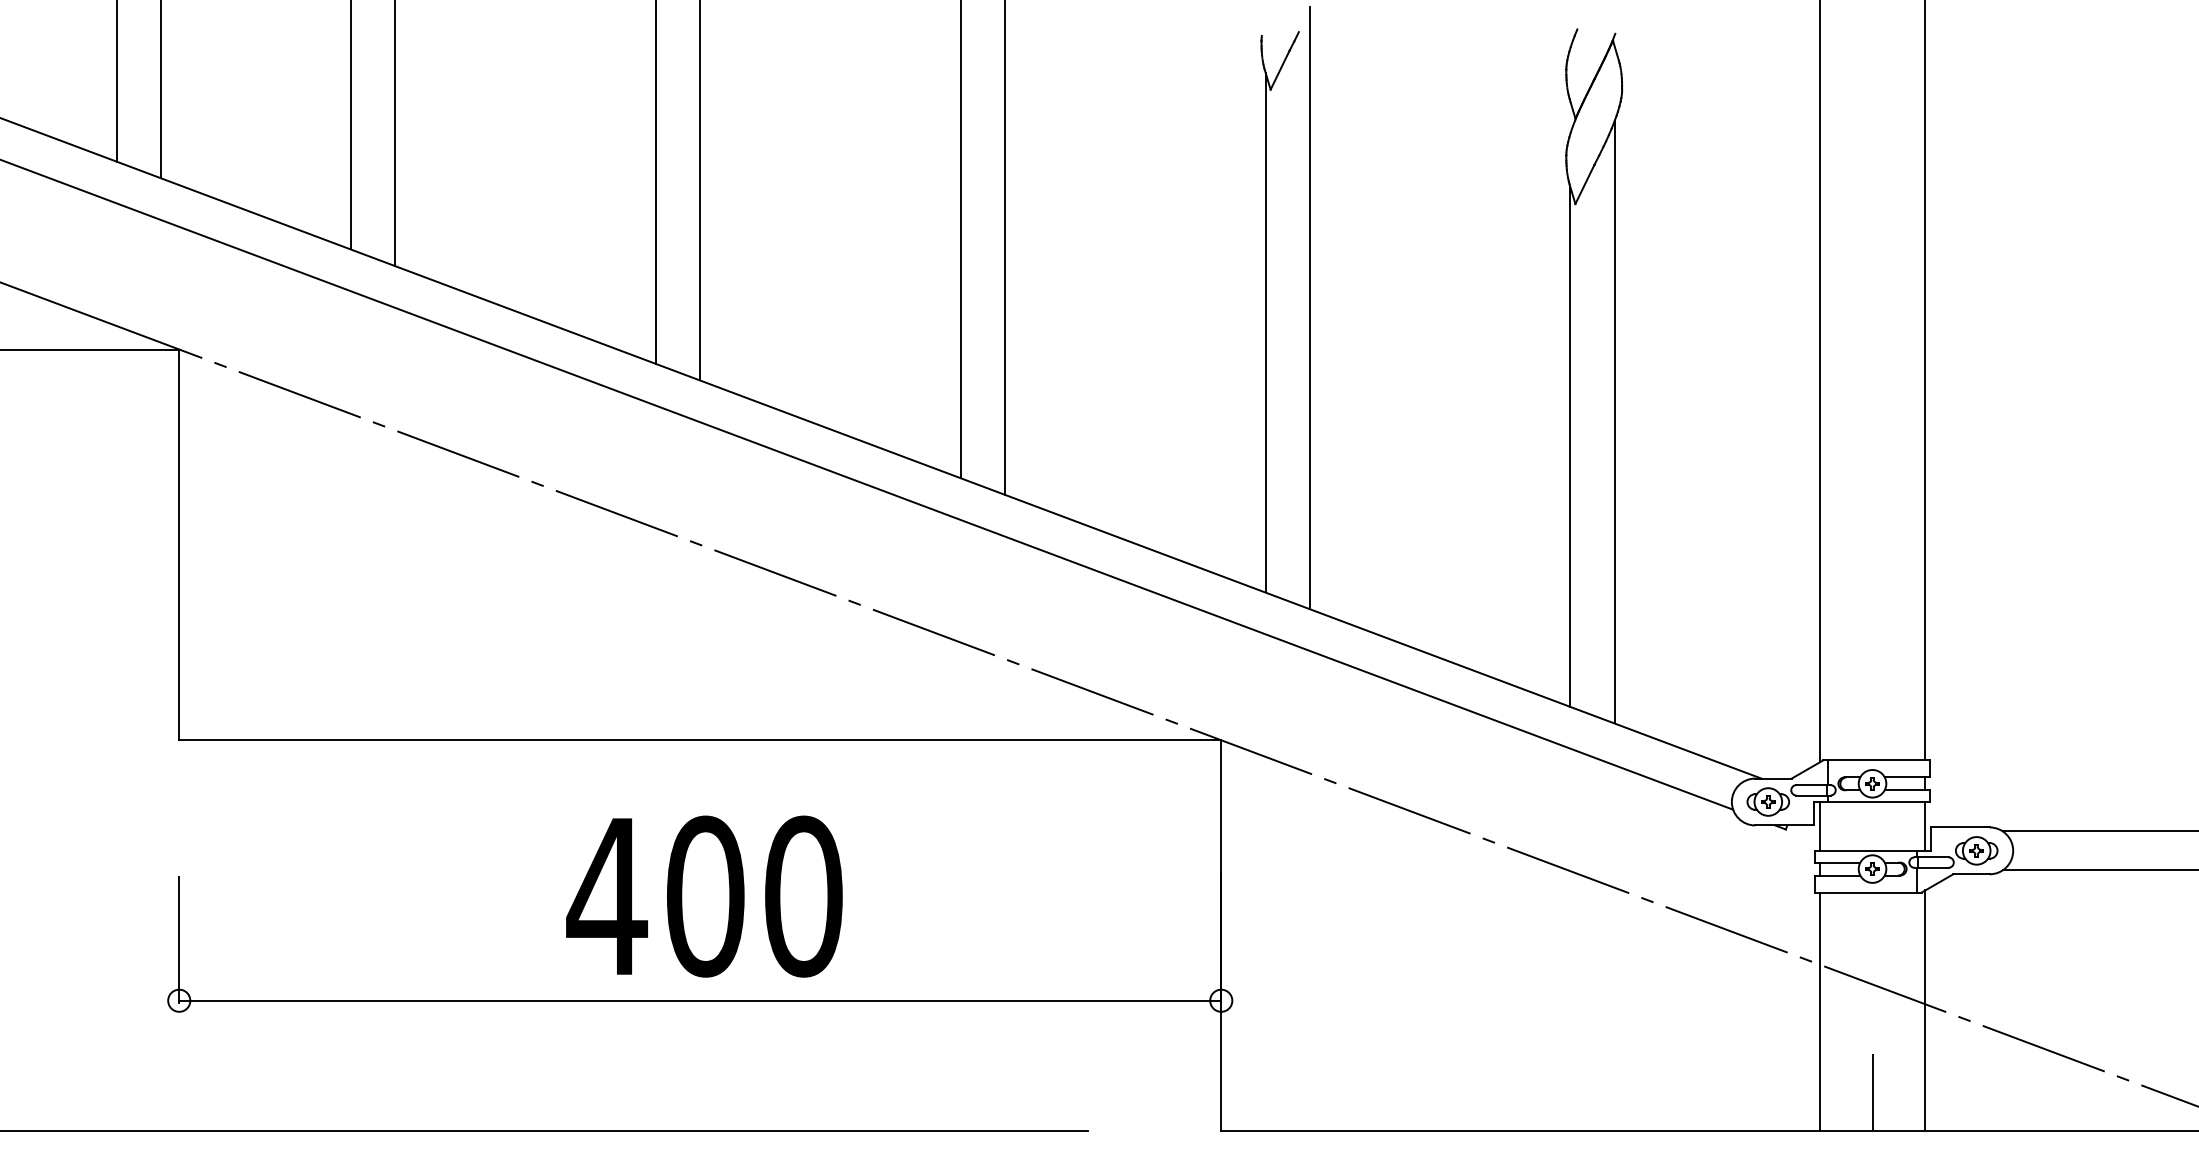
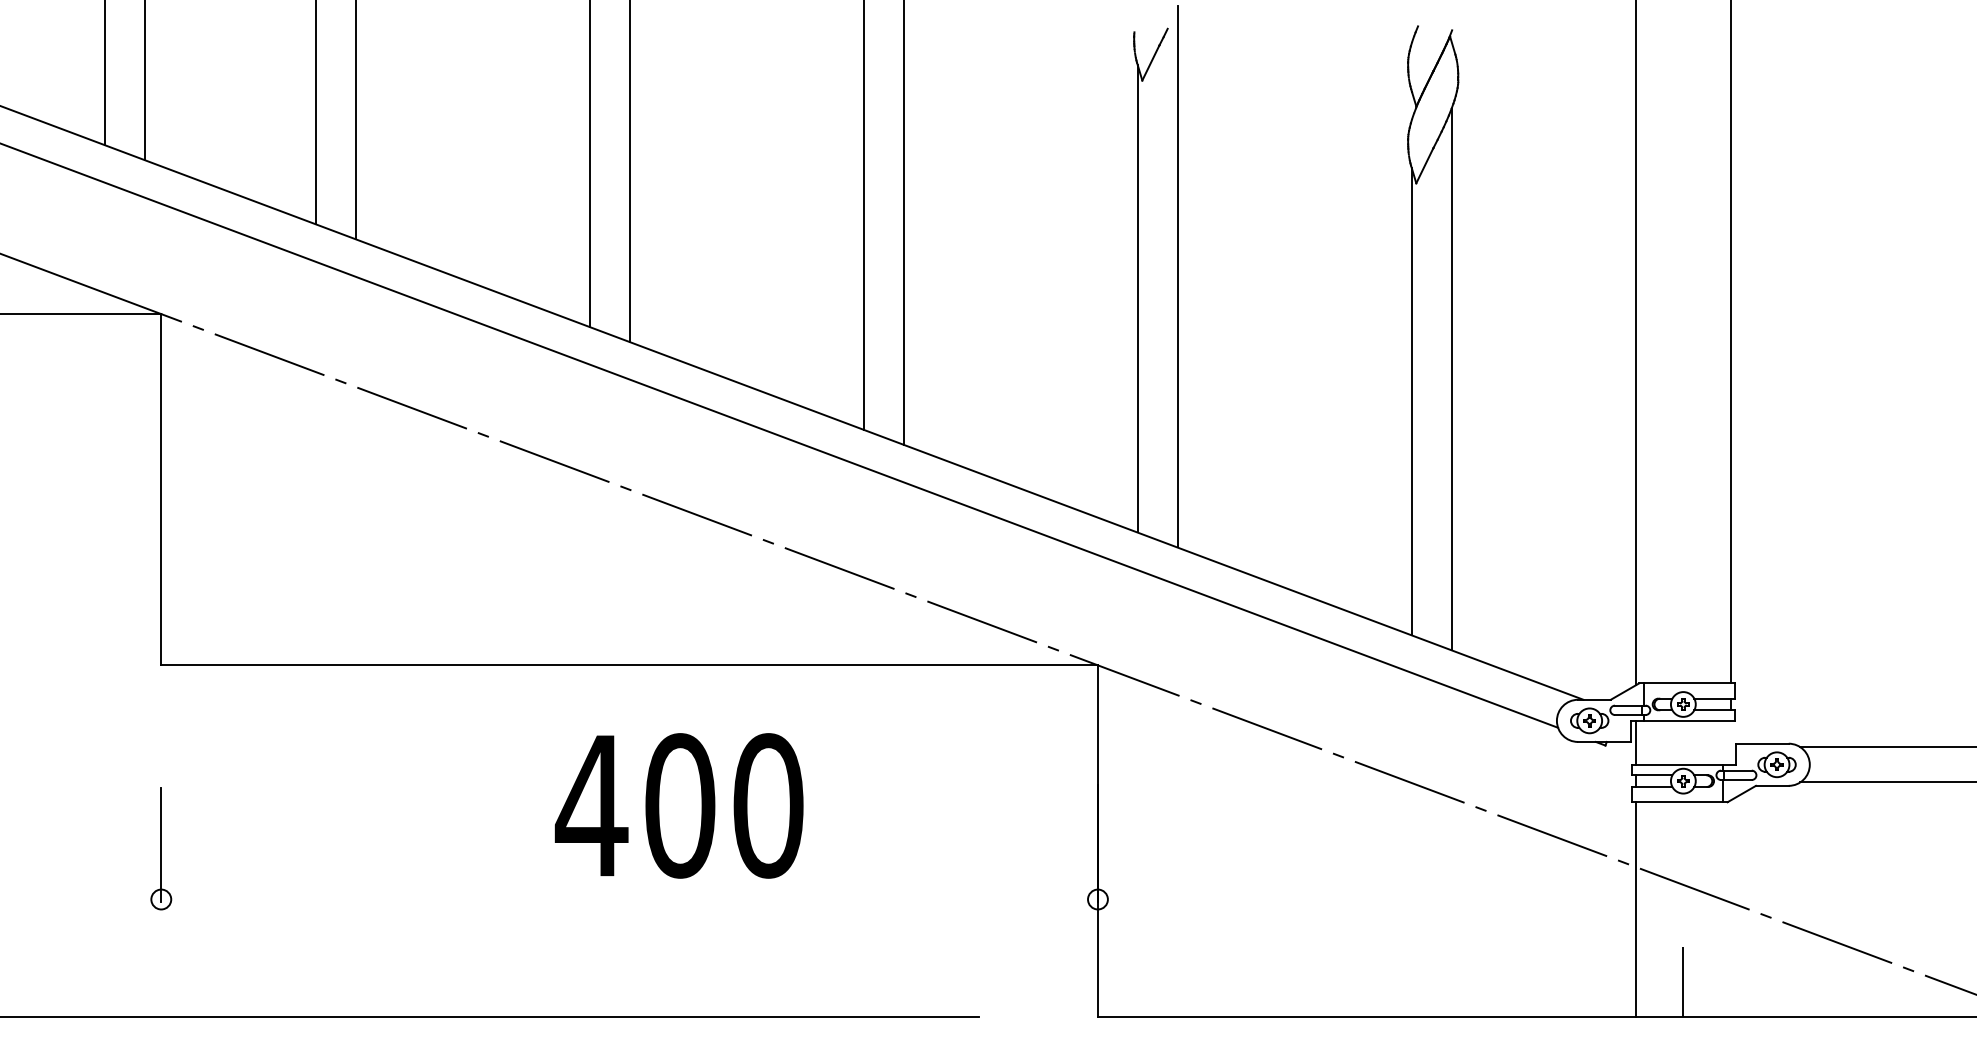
line: (1925, 826) -> (1730, 742), removed
text: (704, 896) -> (679, 805), moved
line: (700, 1000) -> (629, 899), removed
line: (1925, 1010) -> (1730, 908), removed

